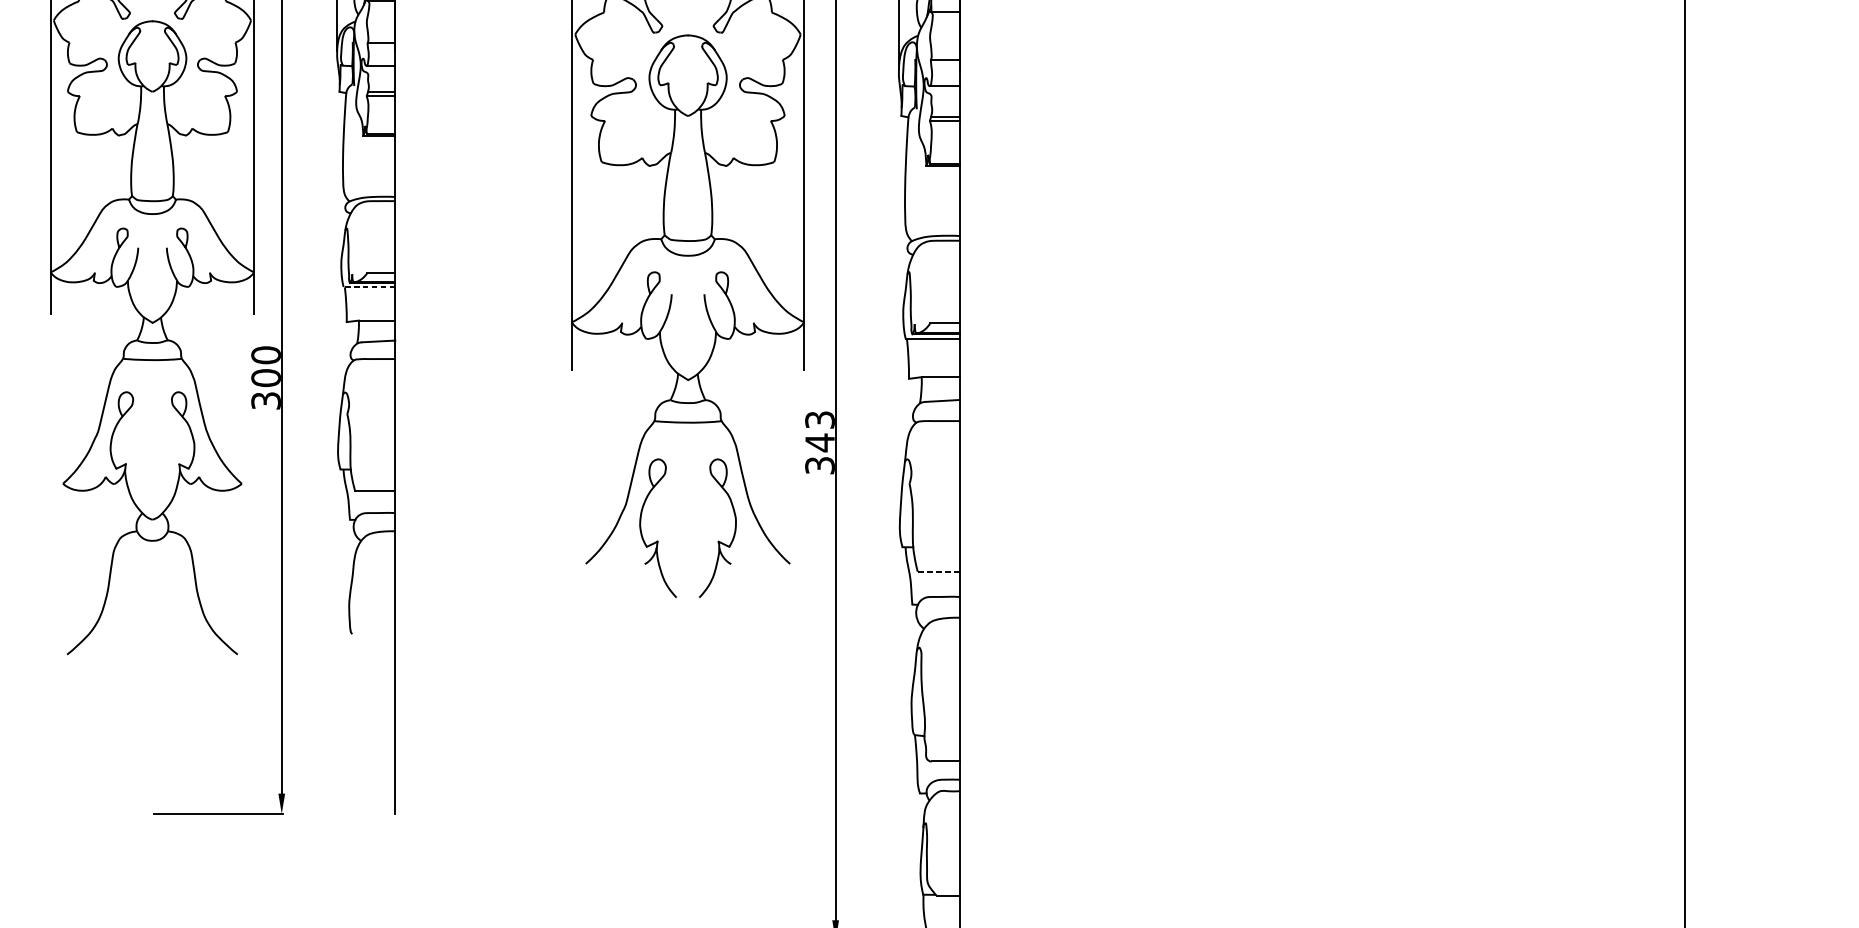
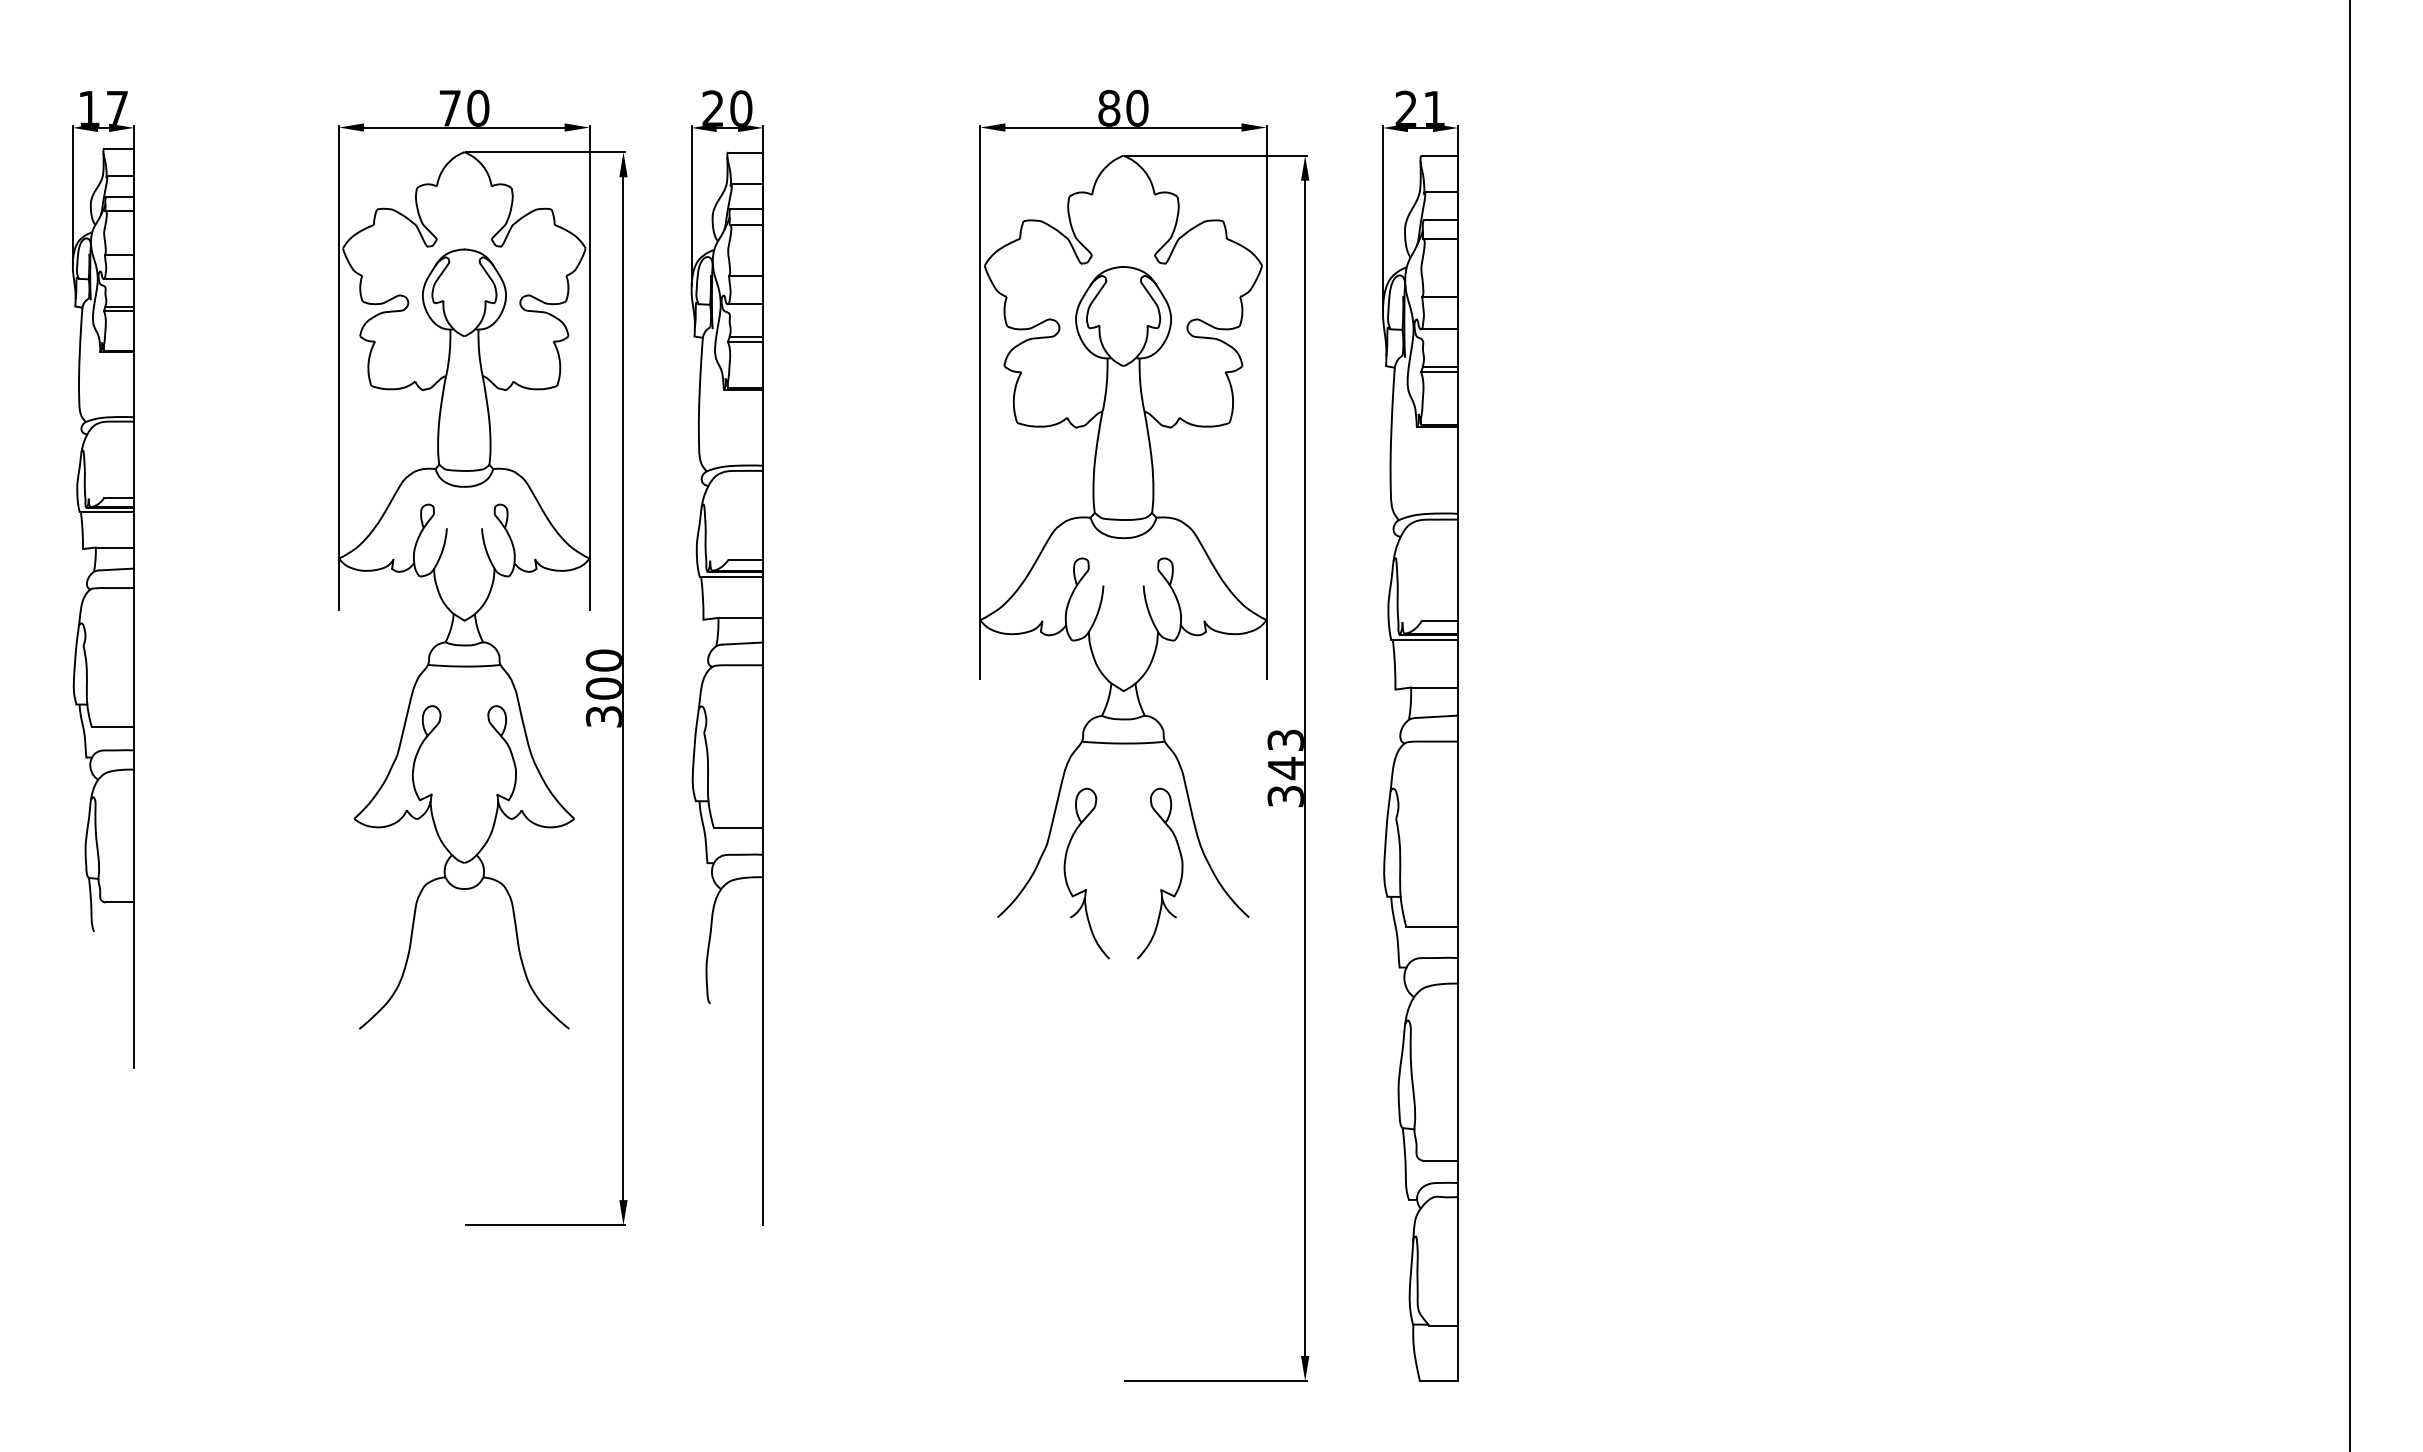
line: (369, 286) -> (731, 576), dashed -> solid
line: (939, 572) -> (1432, 927), dashed -> solid

